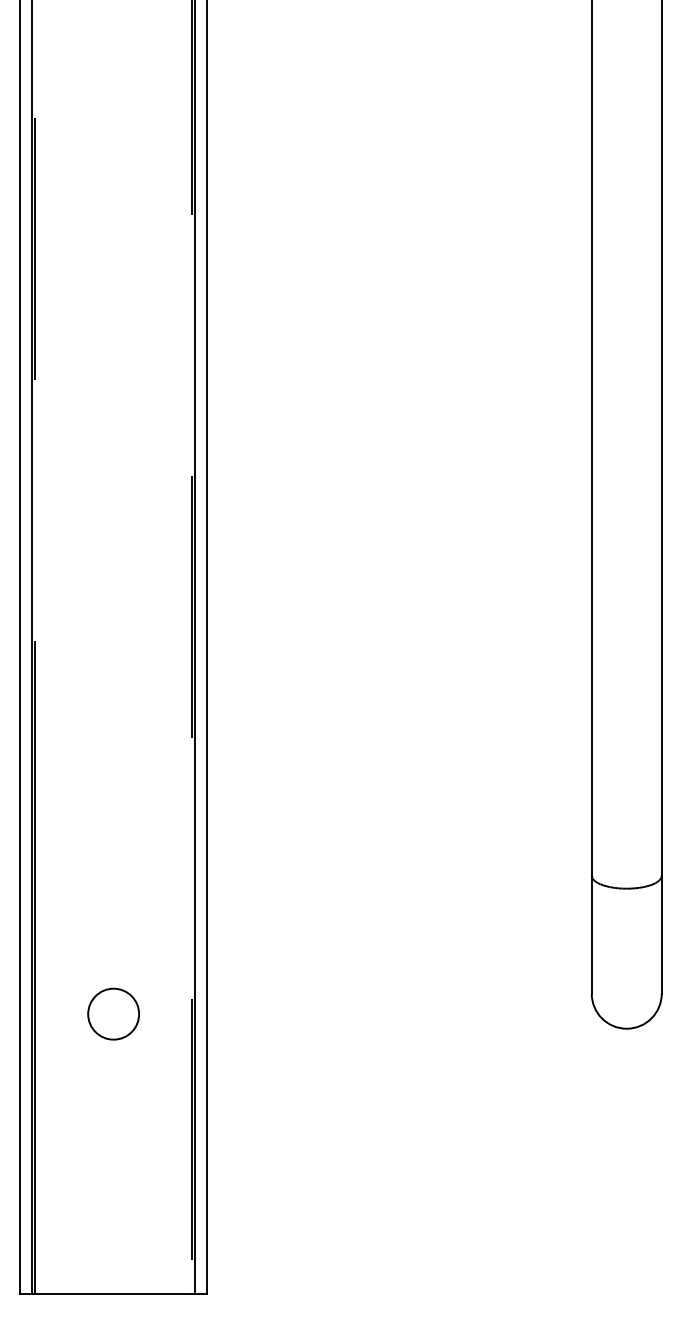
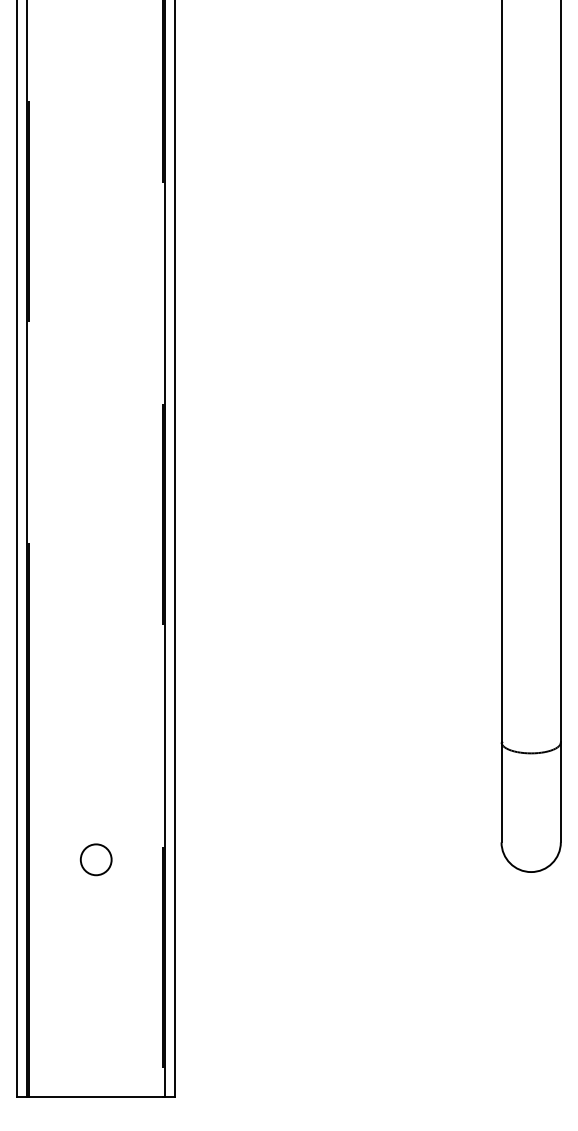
circle: (112, 1013) -> (95, 859), size x0.71

